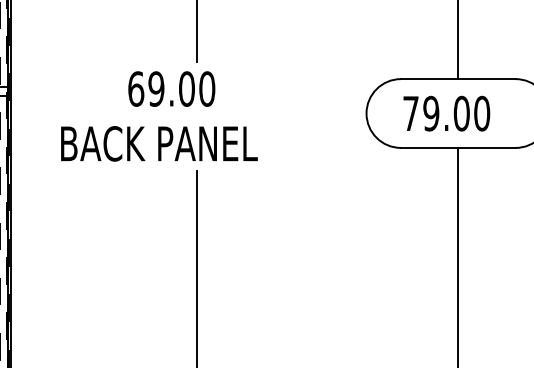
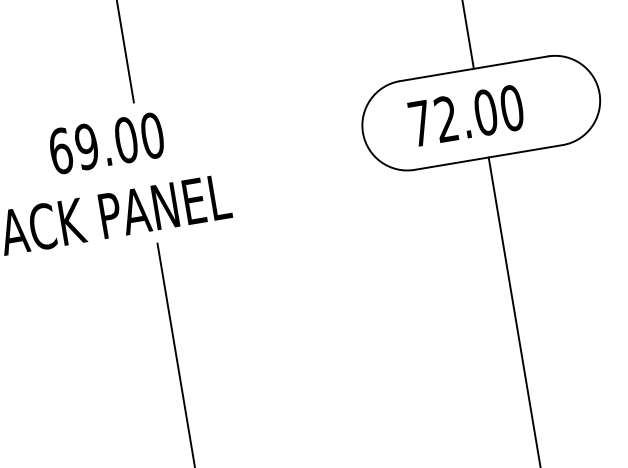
text: (431, 113) -> (446, 118), 79.00 -> 72.00

